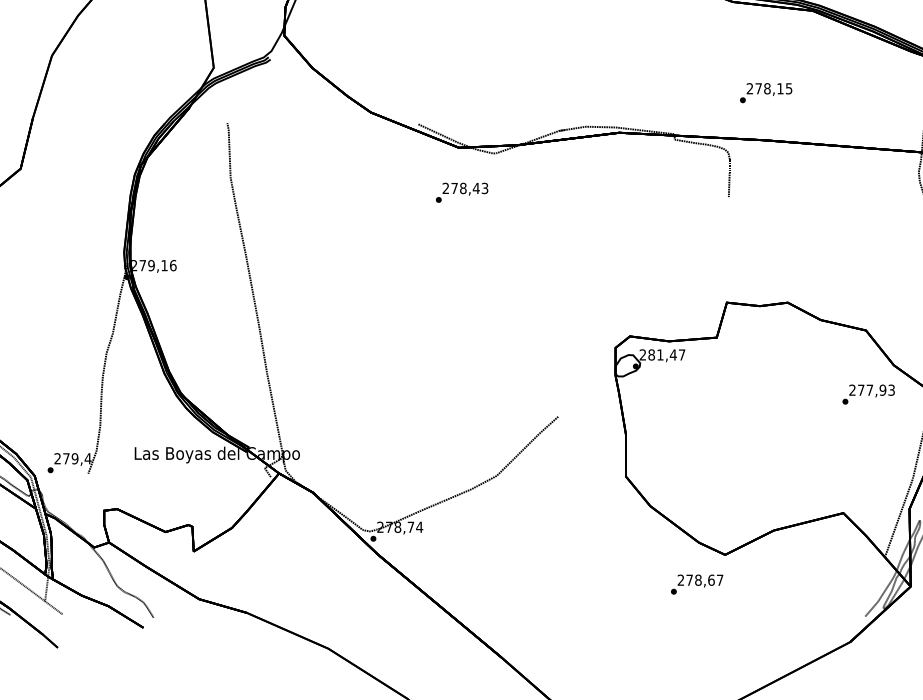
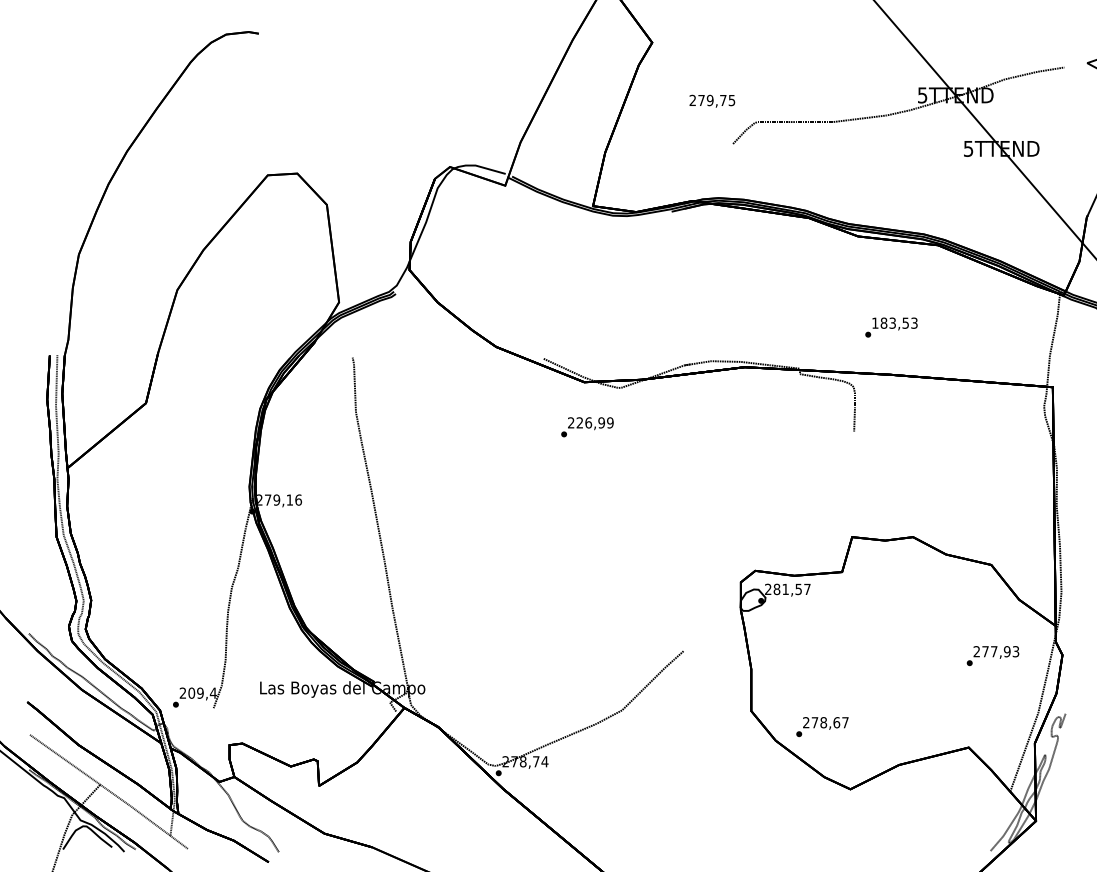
text: (769, 88) -> (894, 322), 278,15 -> 183,53
text: (469, 188) -> (594, 422), 278,43 -> 226,99
text: (673, 355) -> (798, 589), 281,47 -> 281,57
text: (868, 395) -> (992, 656), moved
text: (66, 458) -> (191, 692), 279,4 -> 209,4
text: (697, 585) -> (822, 727), moved

